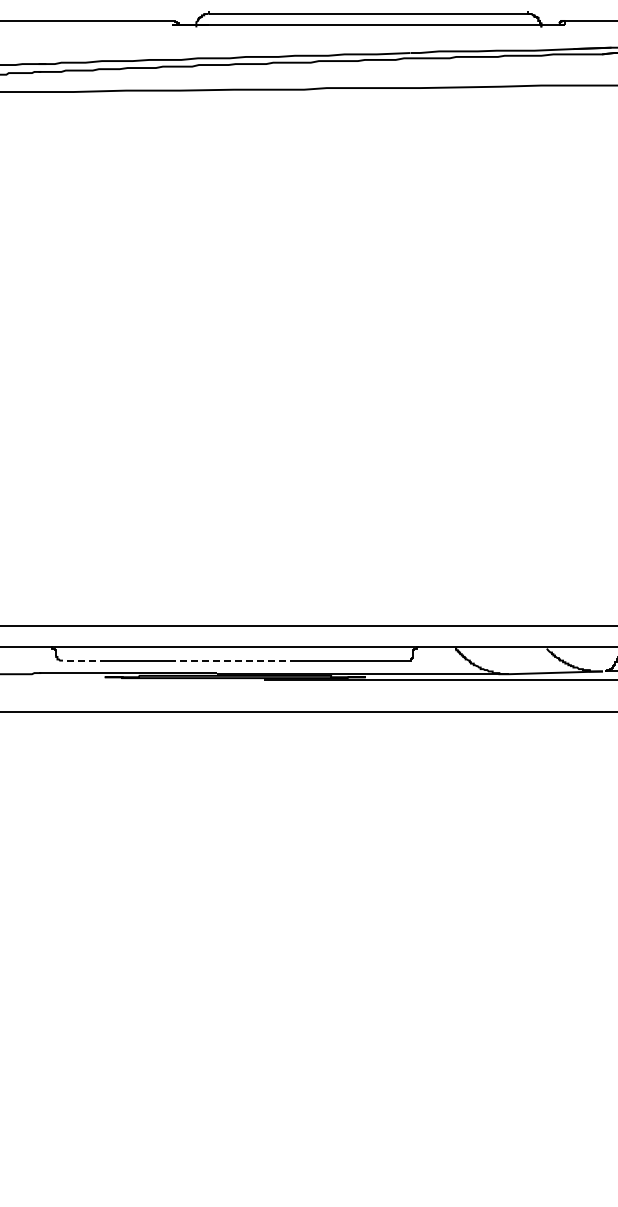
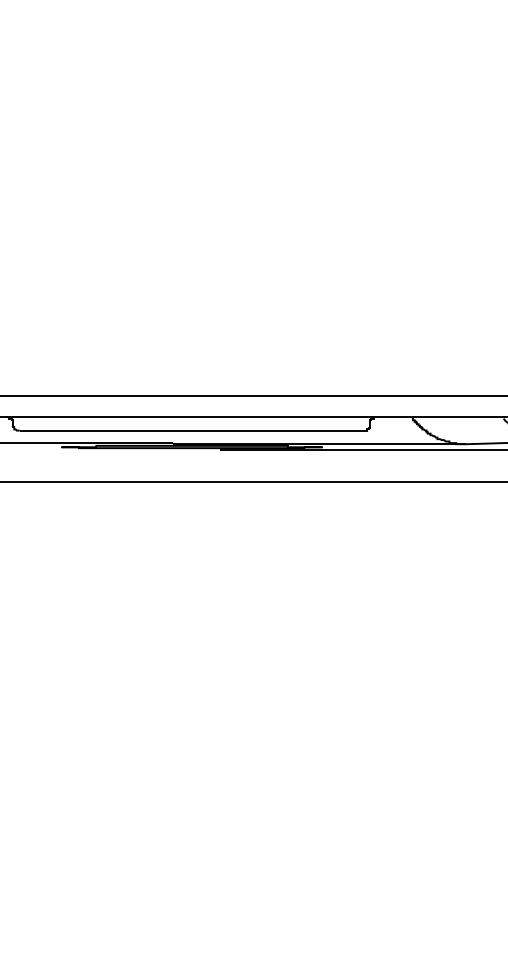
line: (84, 660) -> (41, 430), dashed -> solid
line: (234, 660) -> (191, 430), dashed -> solid

